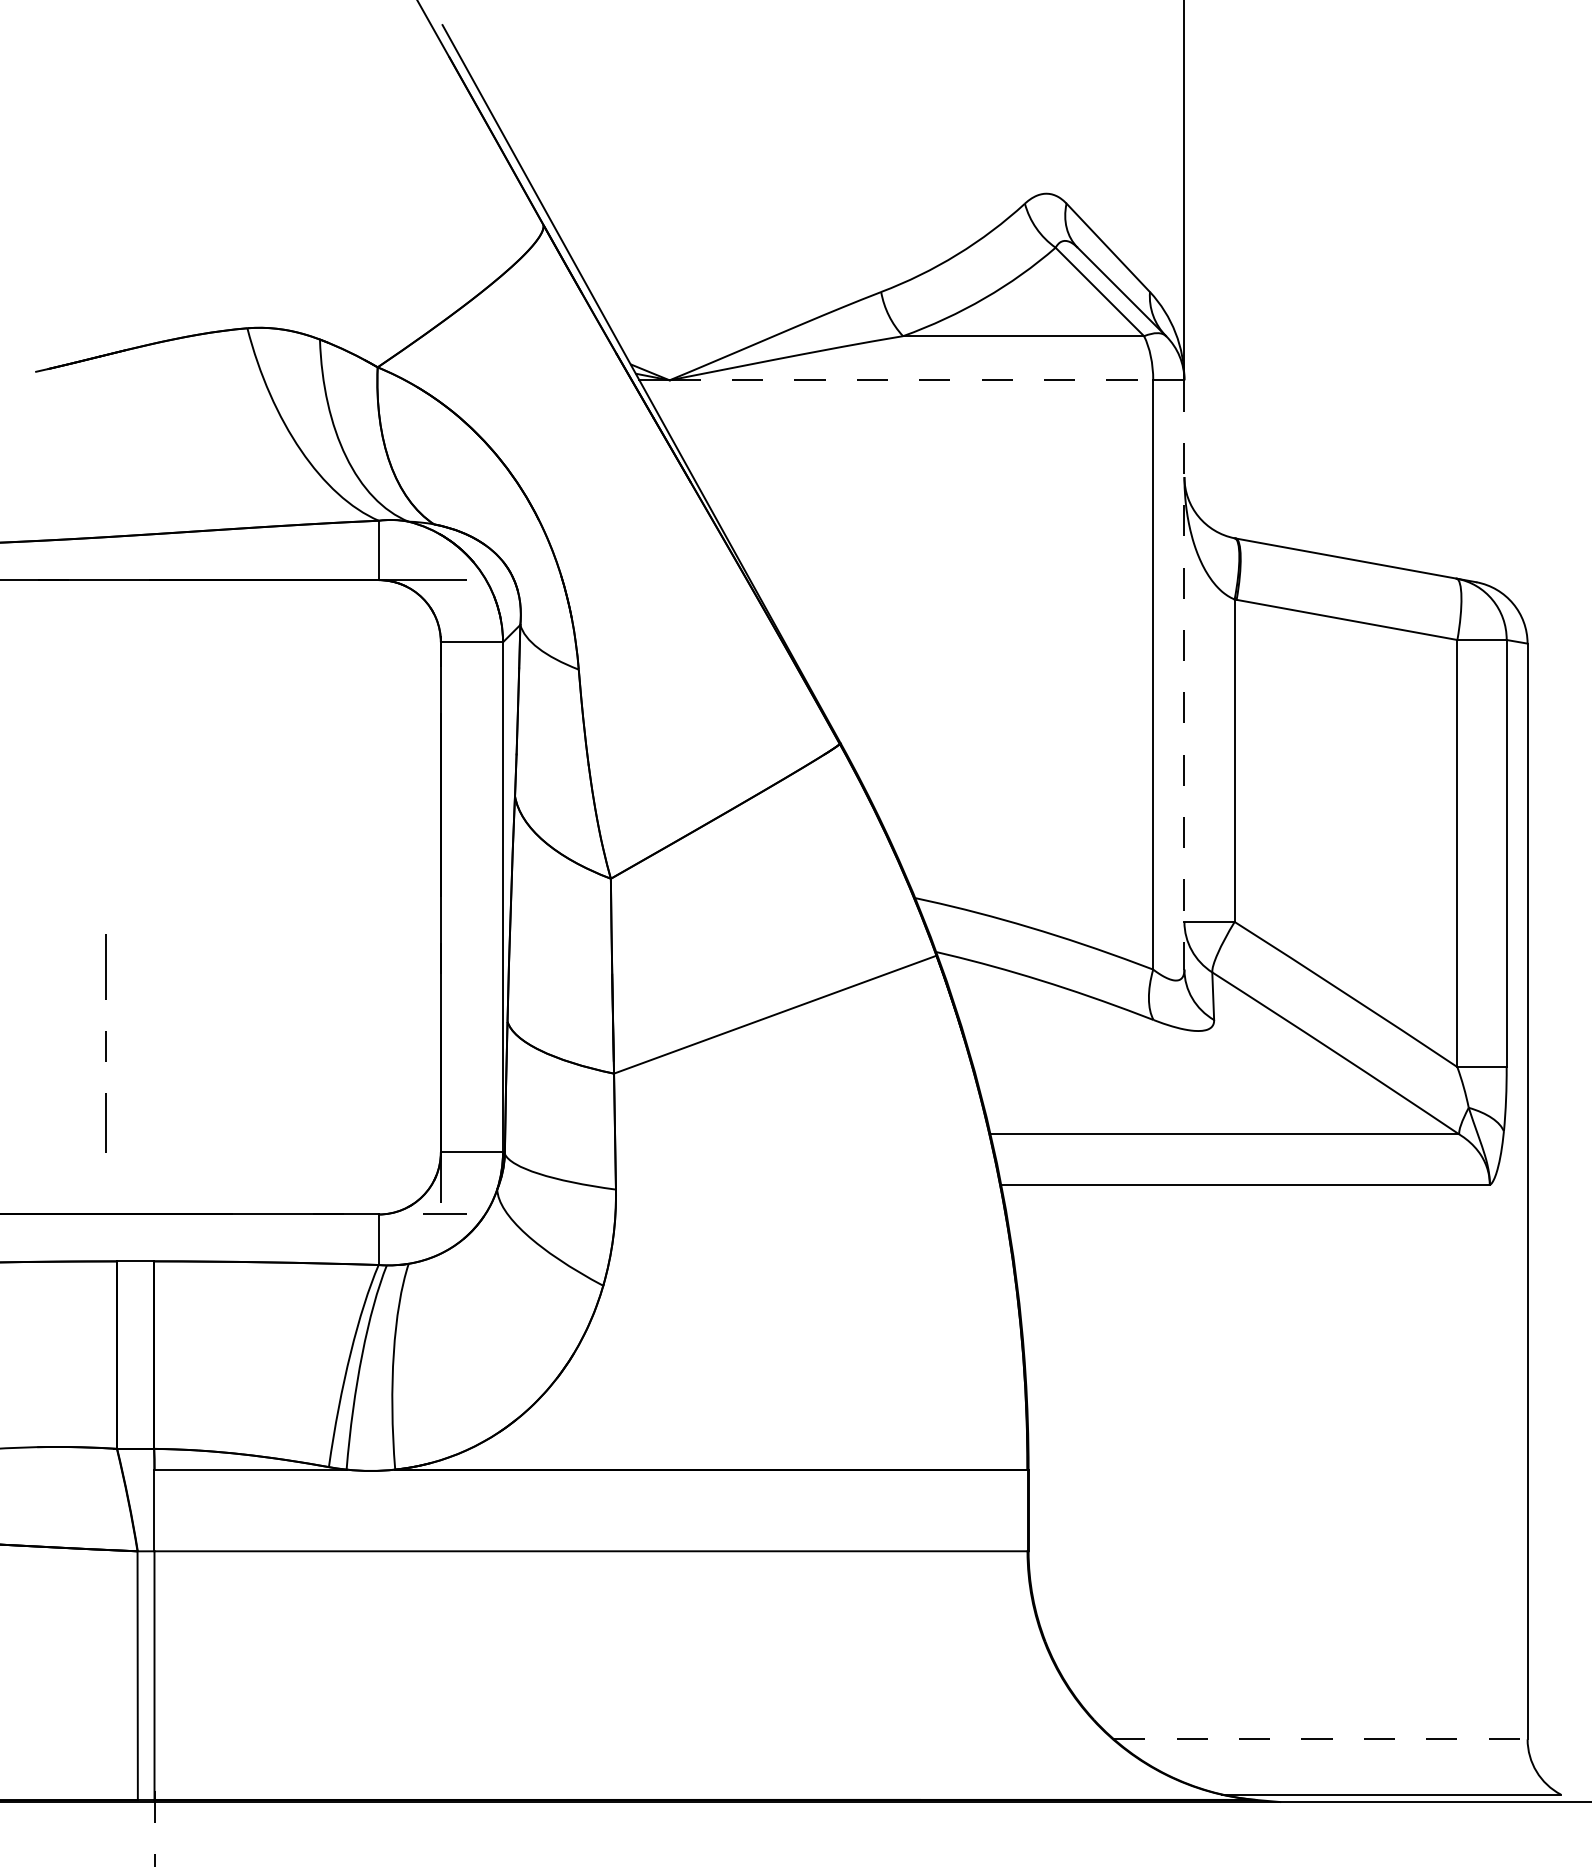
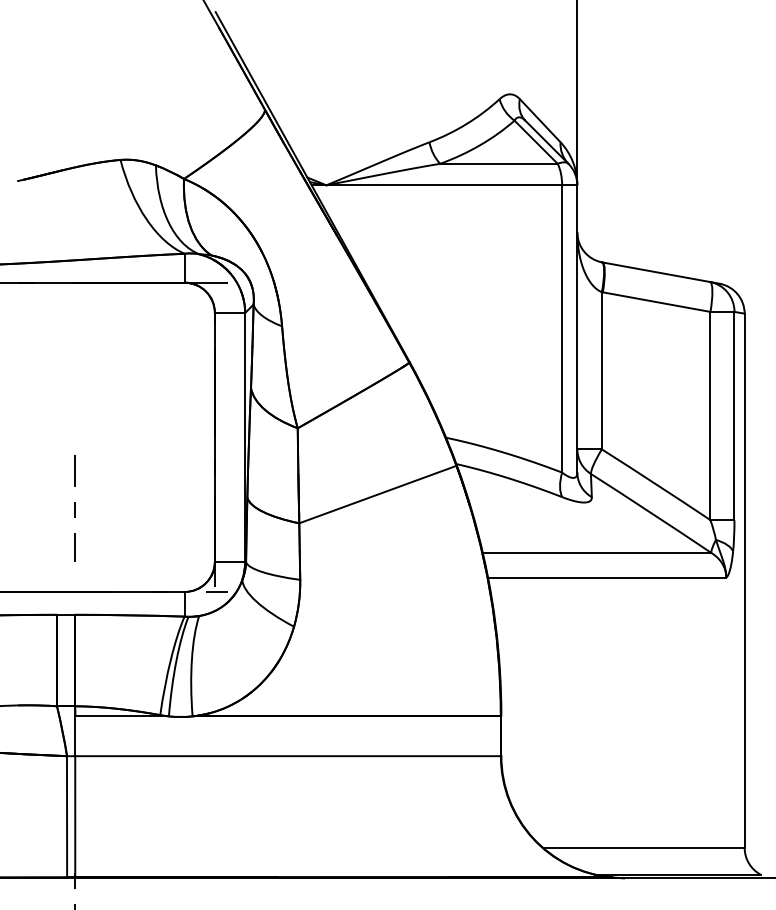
line: (911, 380) -> (444, 185), dashed -> solid
line: (1184, 674) -> (577, 328), dashed -> solid
line: (103, 1043) -> (74, 508), moved
line: (1320, 1738) -> (643, 847), dashed -> solid

